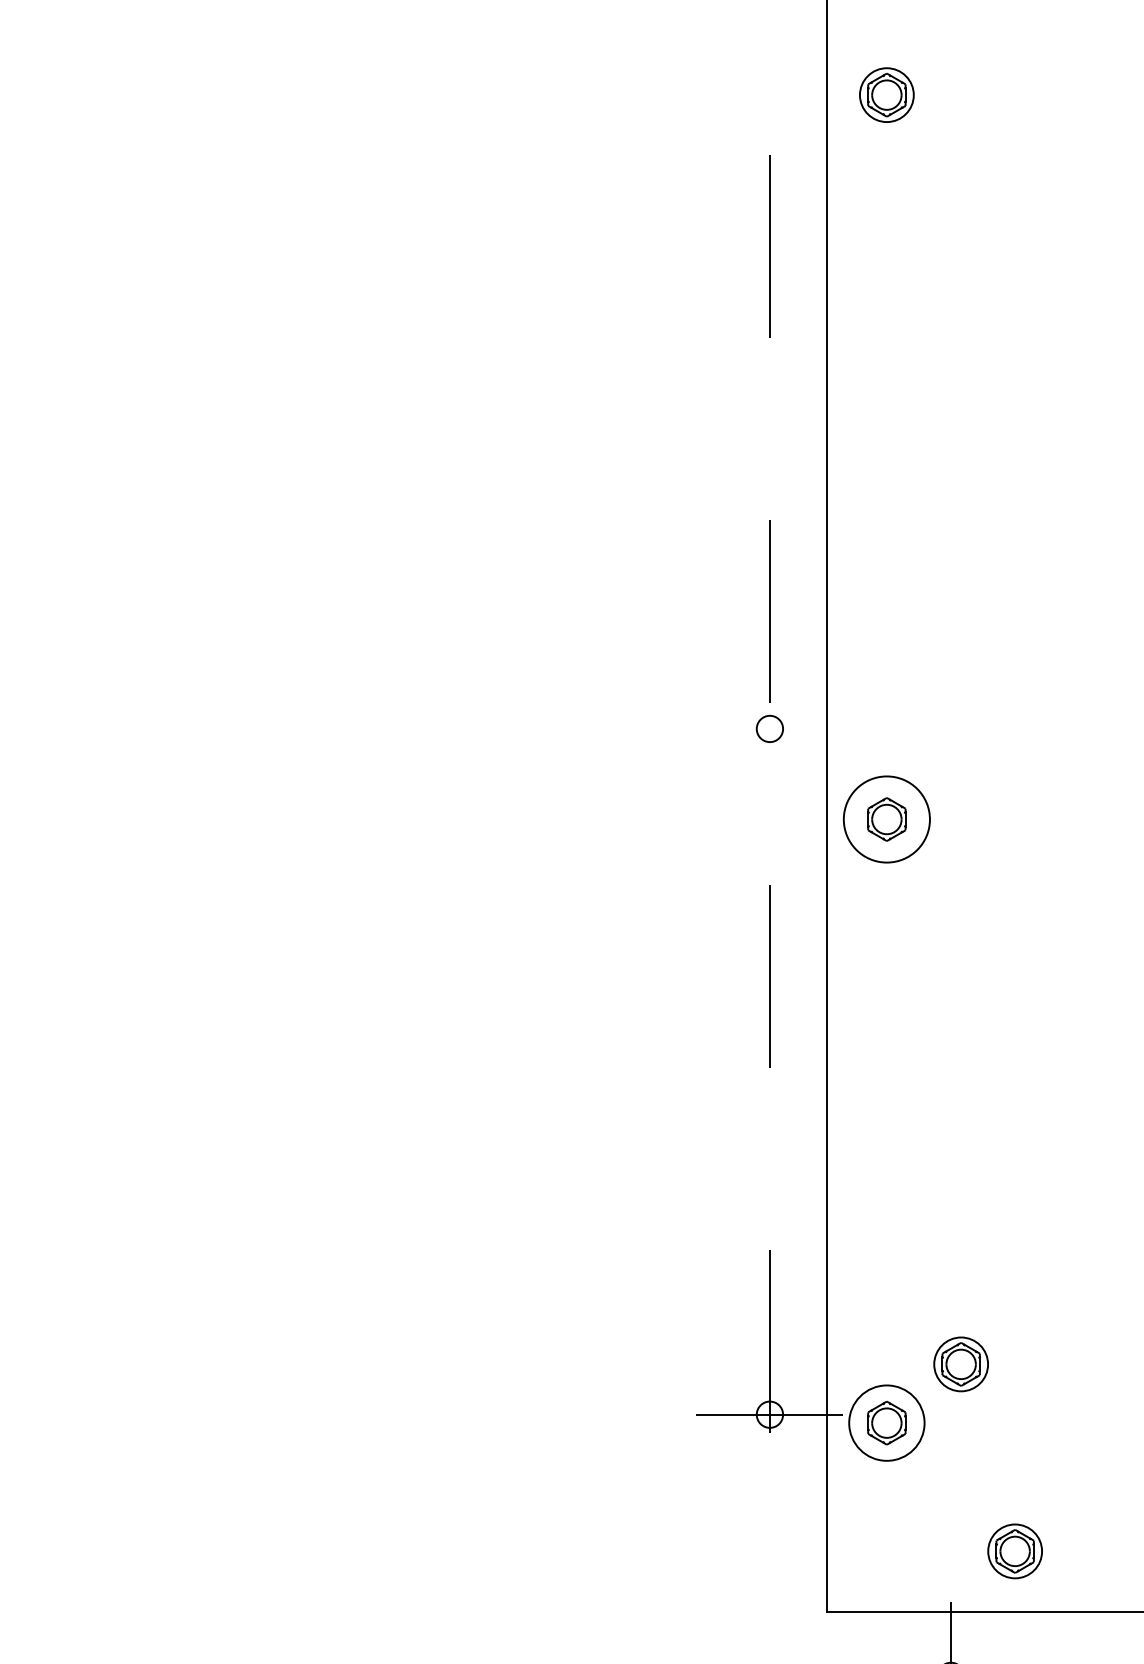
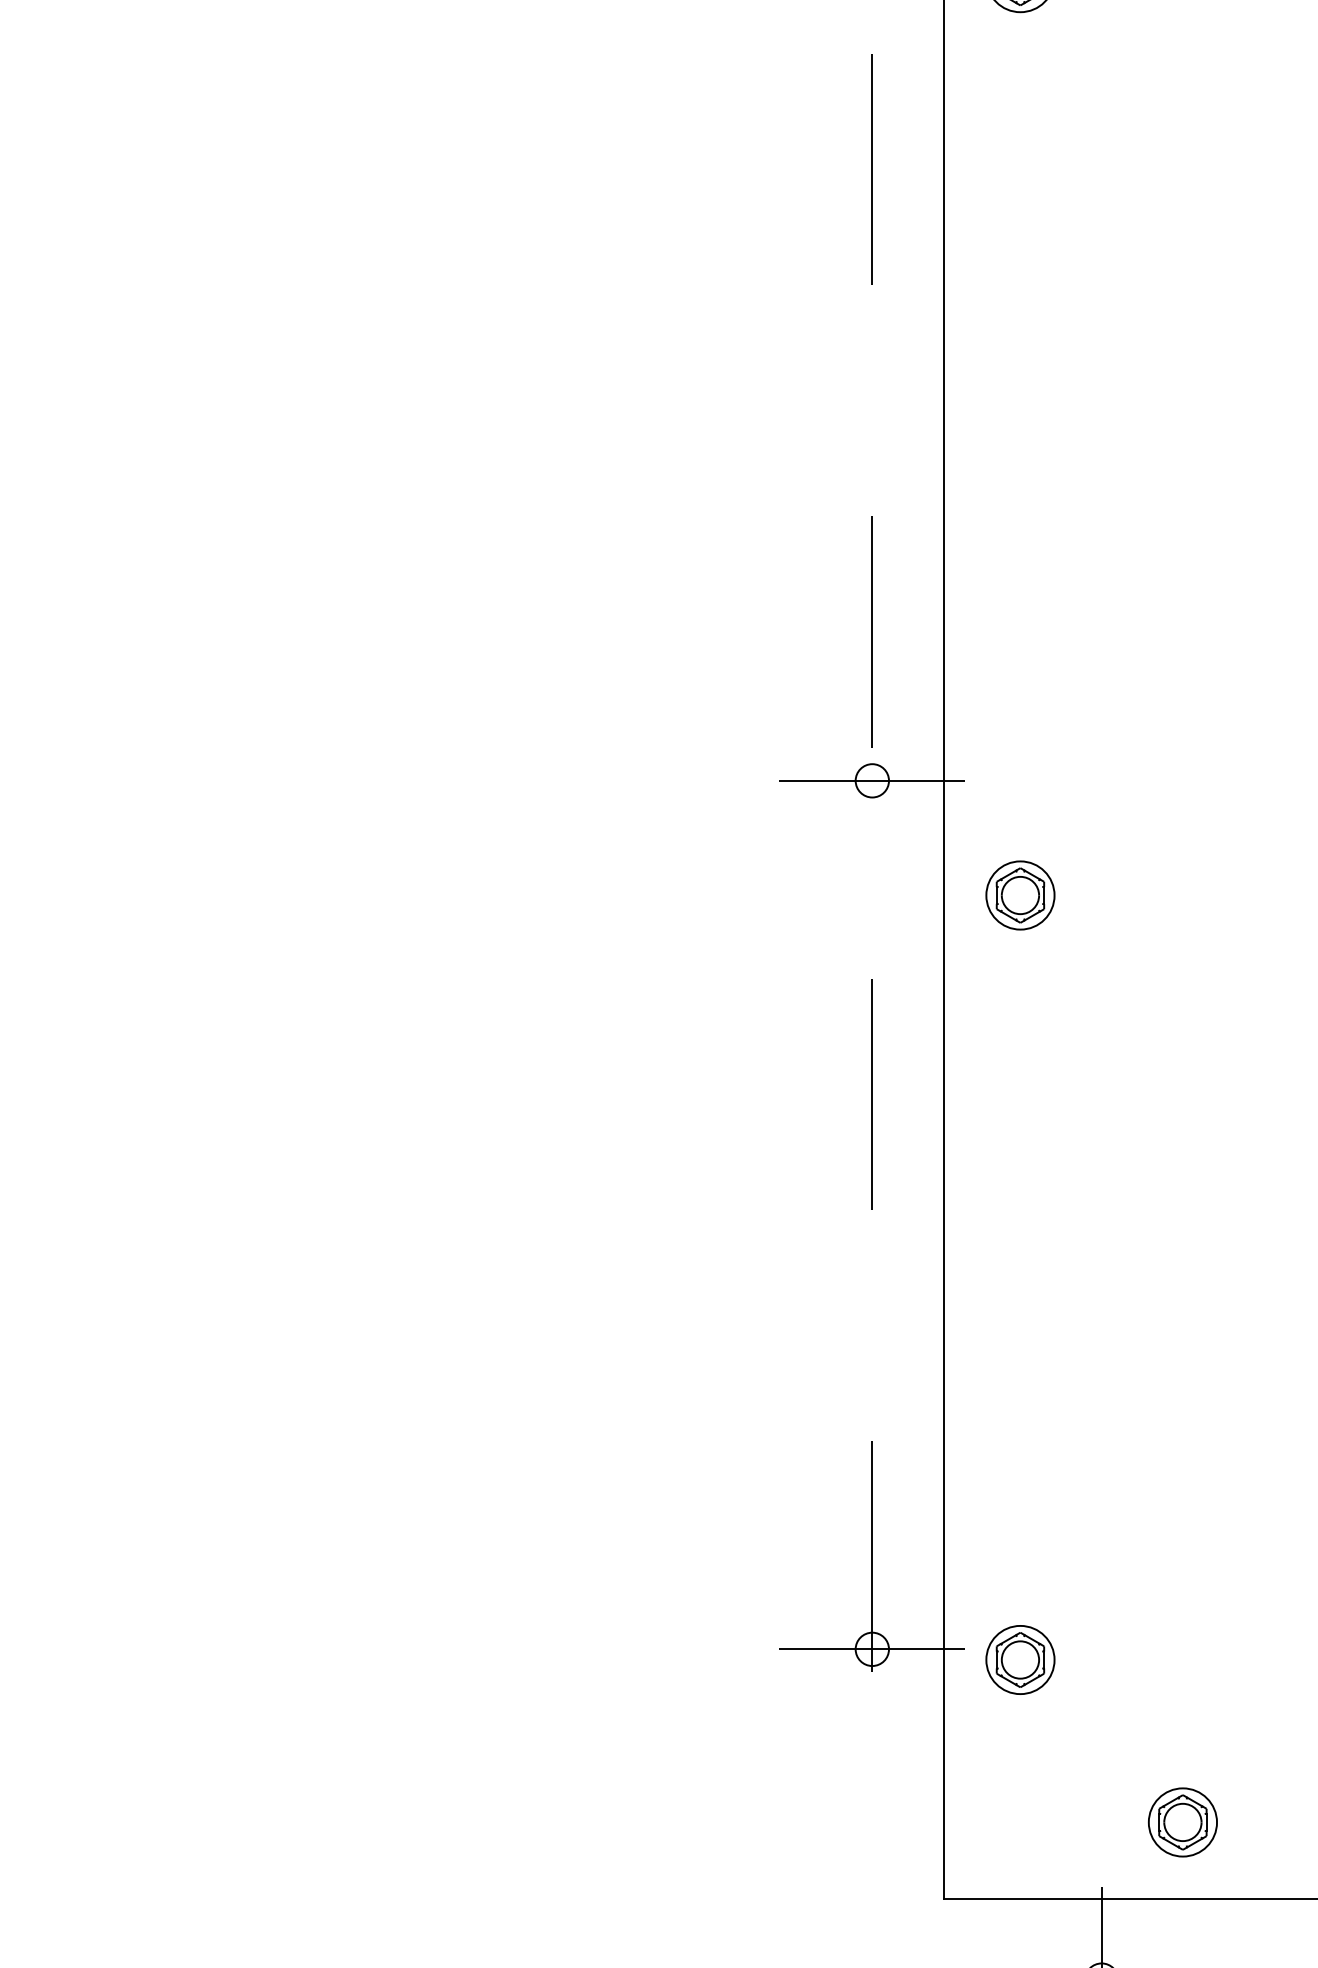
line: (769, 728) -> (871, 780), added
circle: (886, 819) -> (1019, 895), size x0.62
part: (960, 1364) -> (1113, 1585), removed
circle: (886, 1423) -> (1019, 1660), size x0.71

